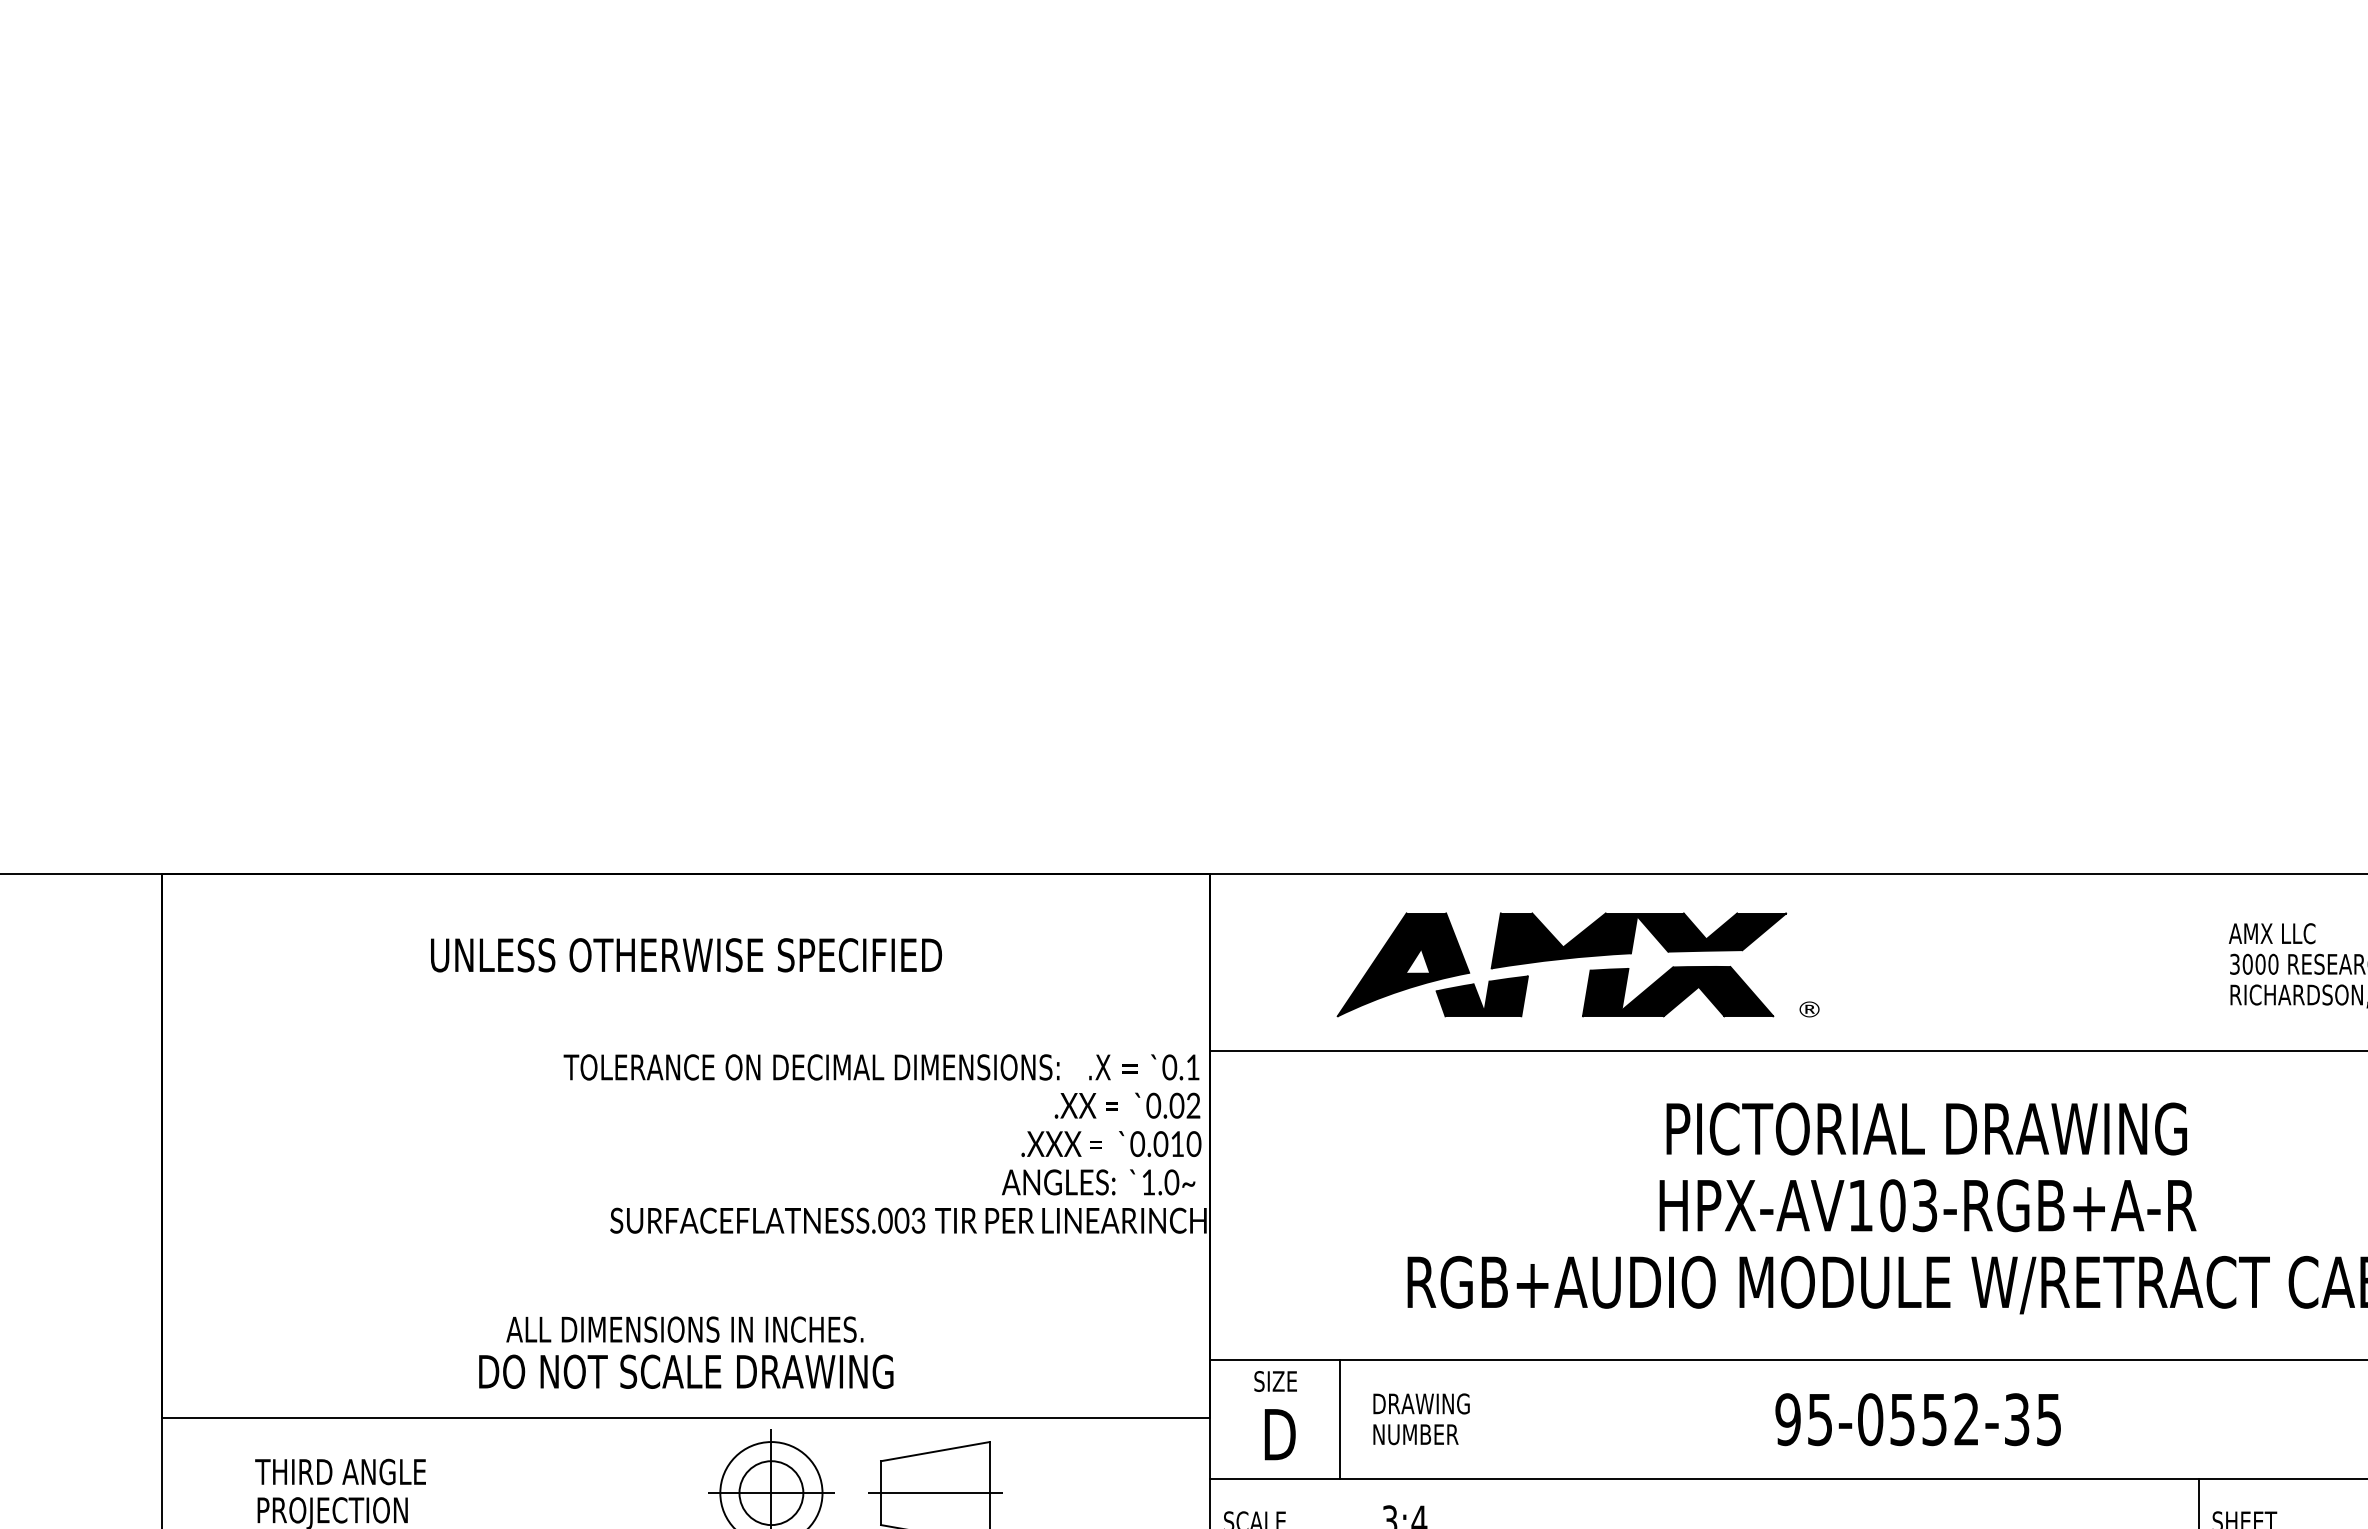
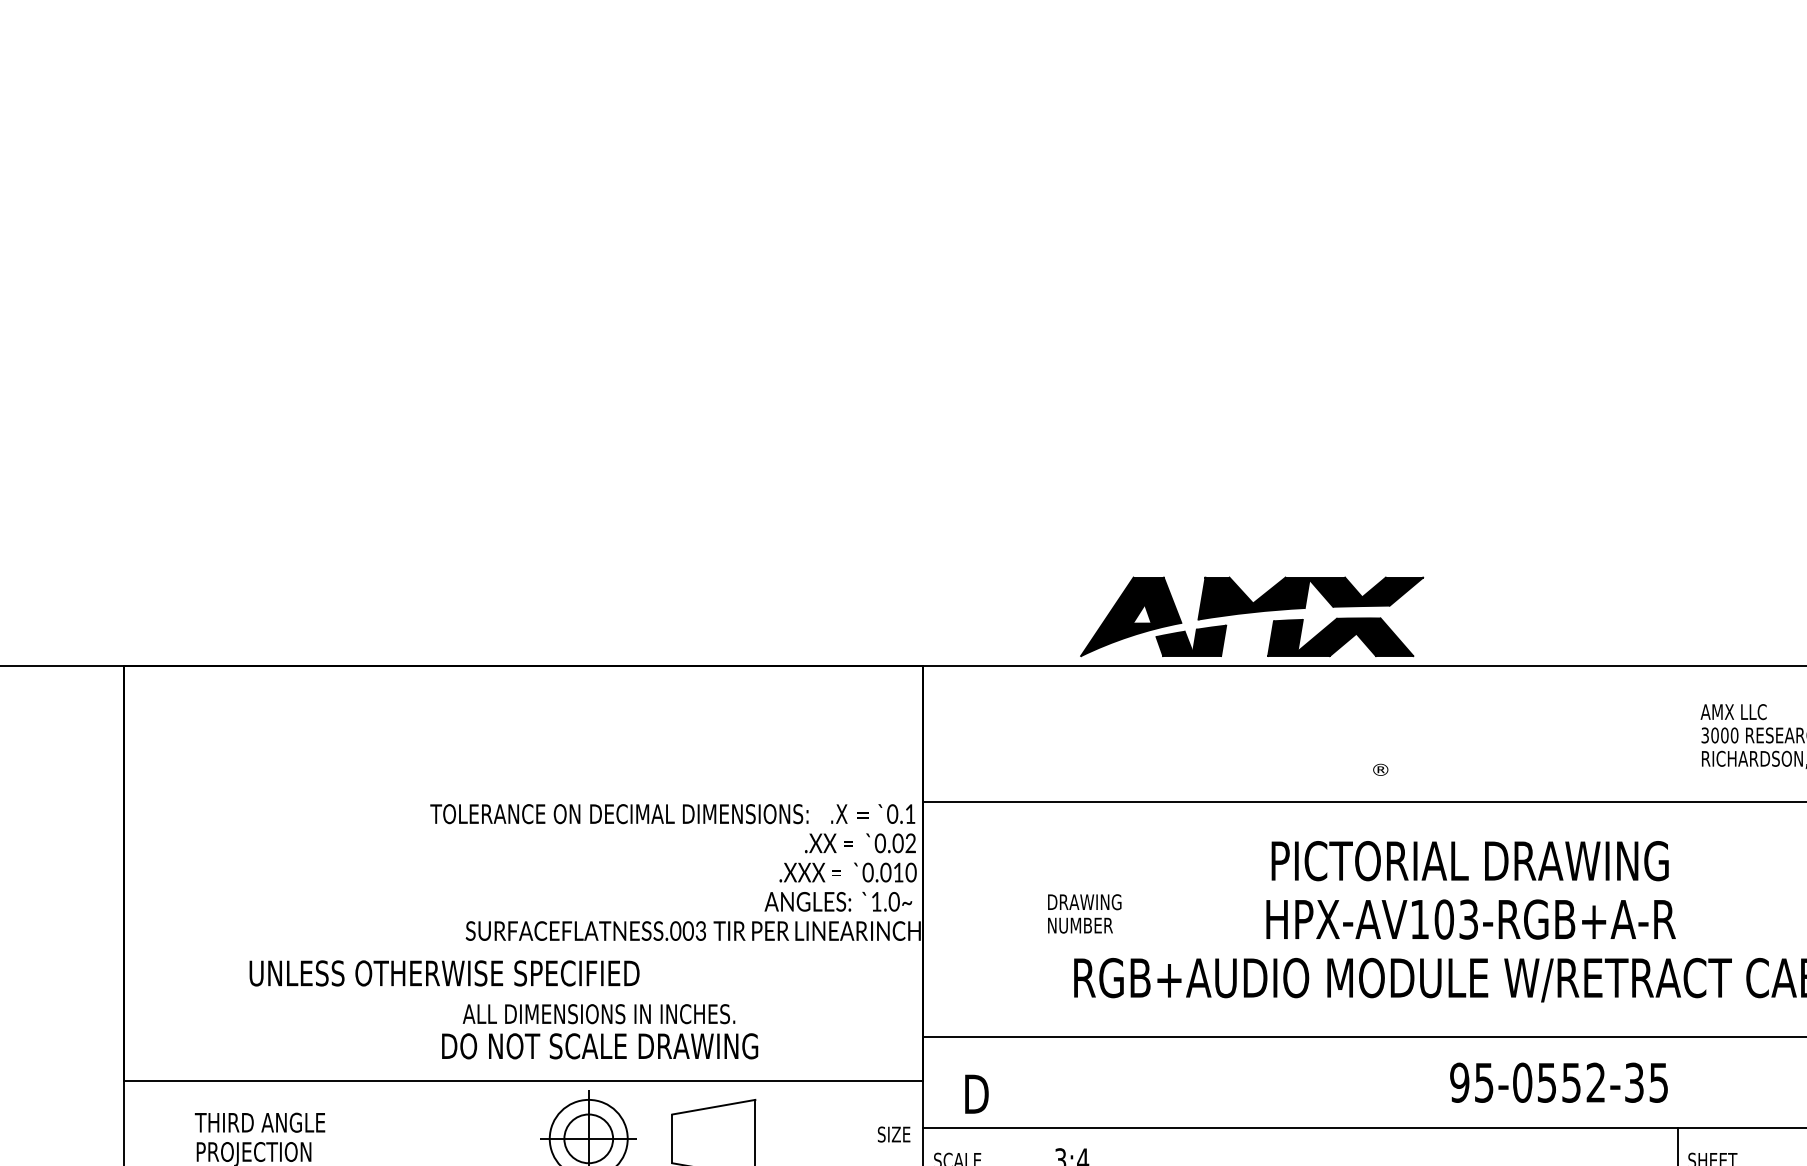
text: (686, 955) -> (444, 973), moved
part: (1561, 964) -> (1251, 616), moved
text: (686, 1352) -> (600, 1031), moved
text: (1275, 1381) -> (893, 1134), moved
line: (1340, 1419) -> (1022, 1082), removed
text: (1421, 1419) -> (1084, 914), moved
text: (1917, 1419) -> (1558, 1082), moved
line: (935, 1493) -> (713, 1139), removed

